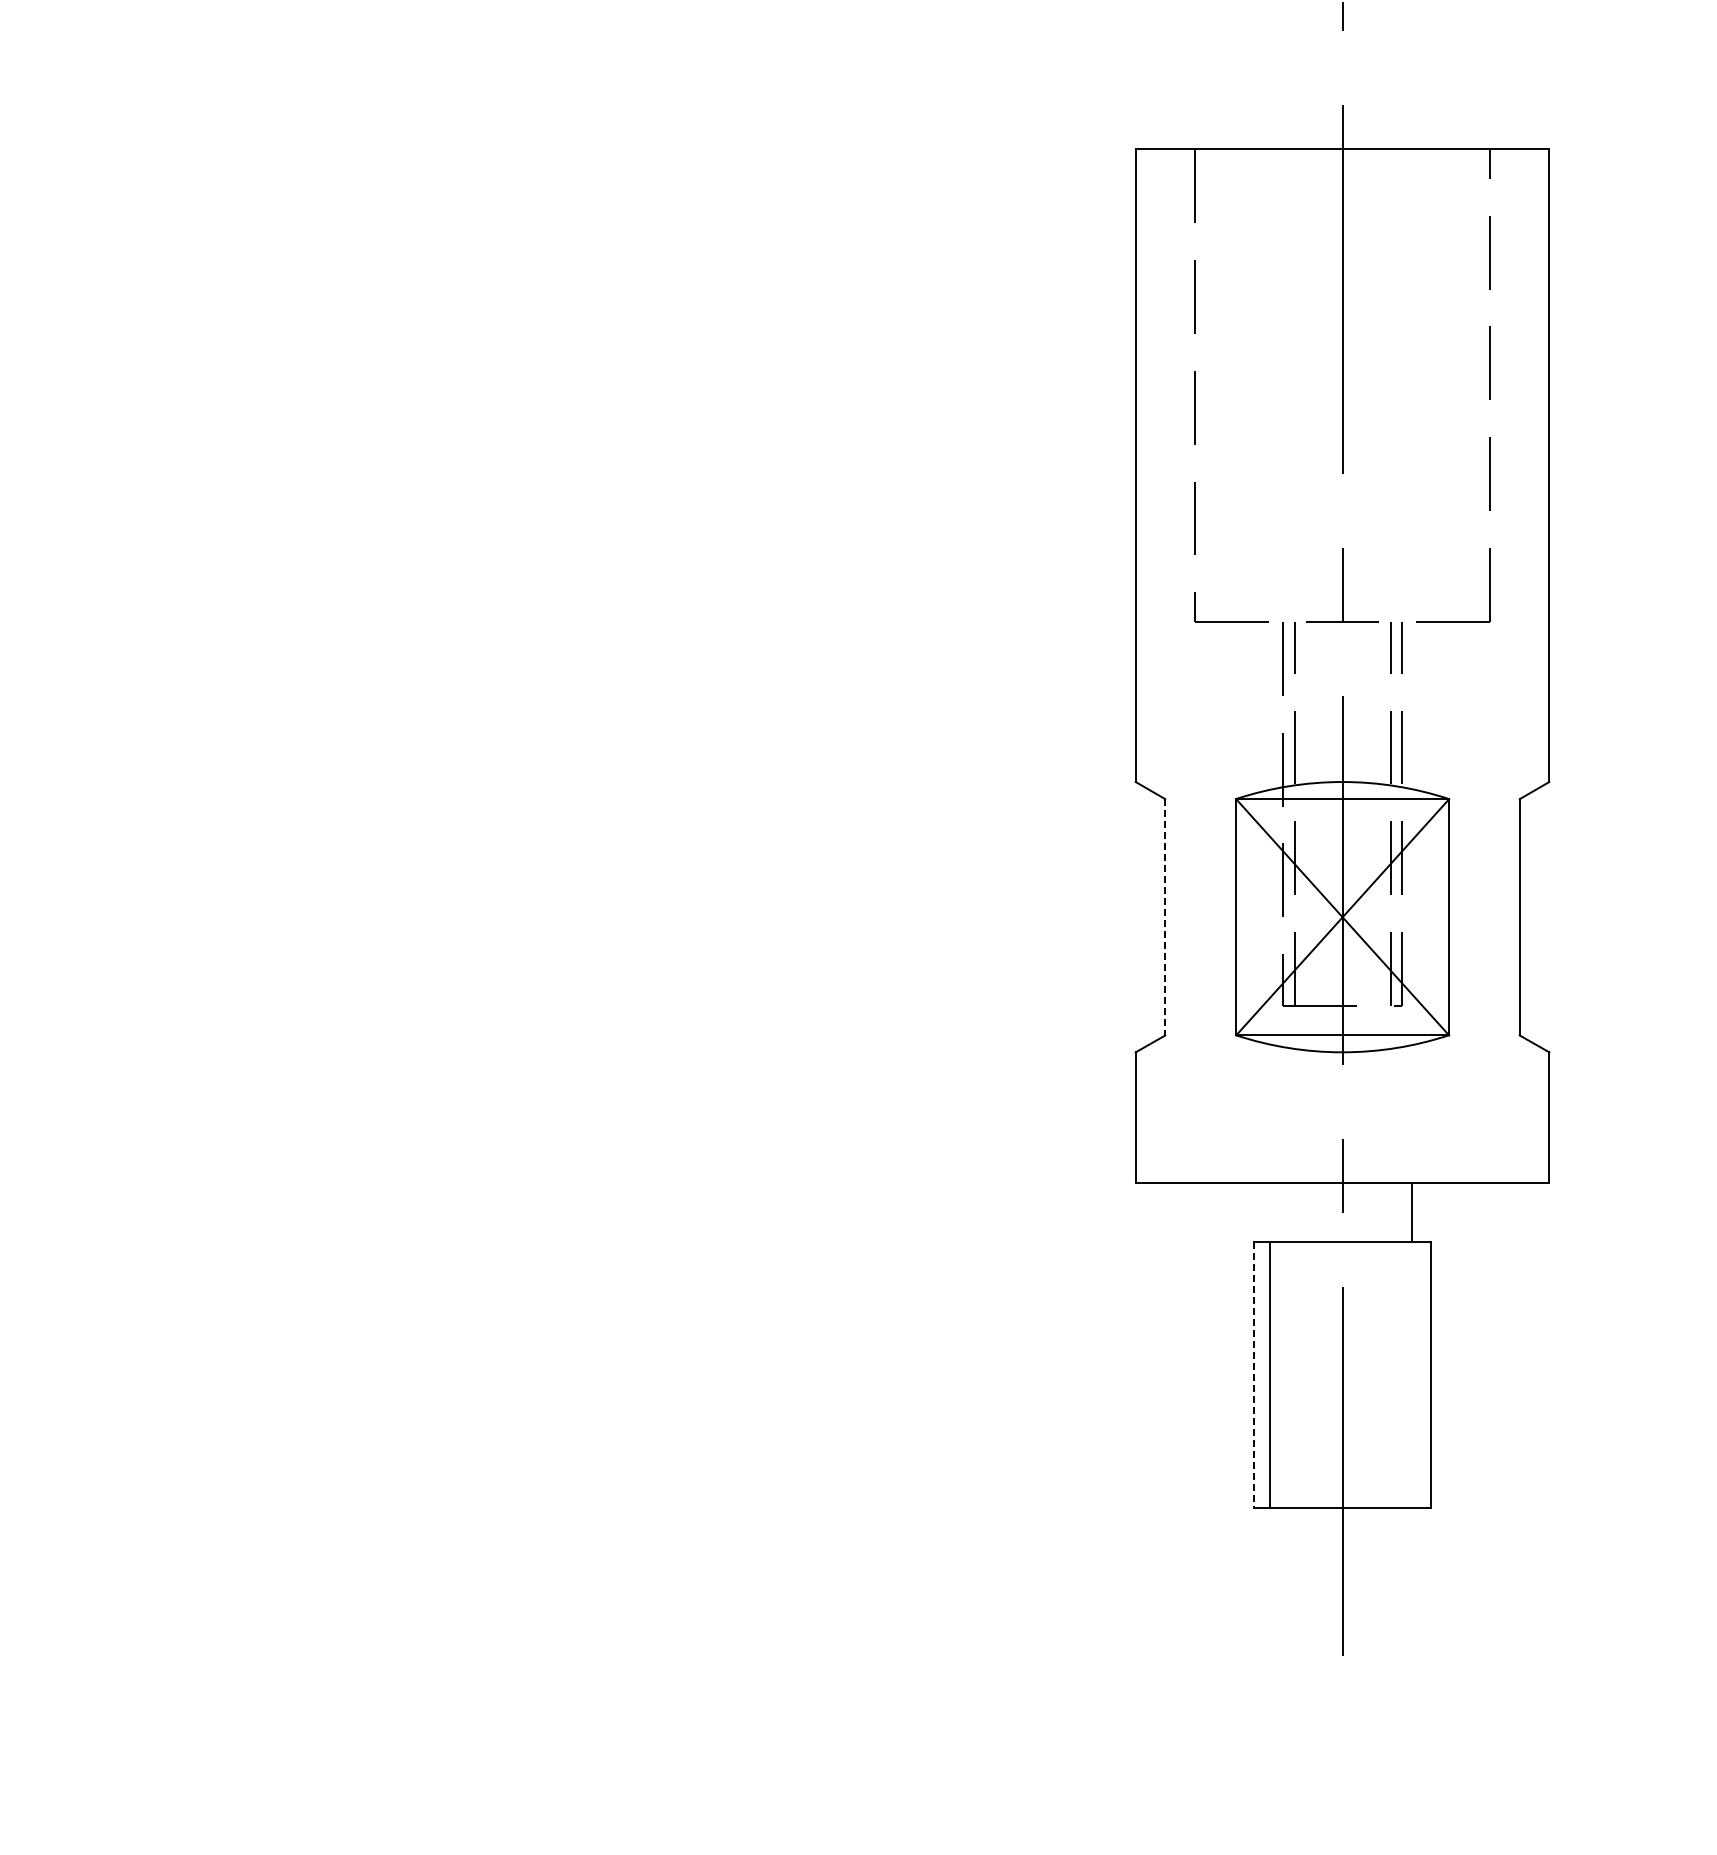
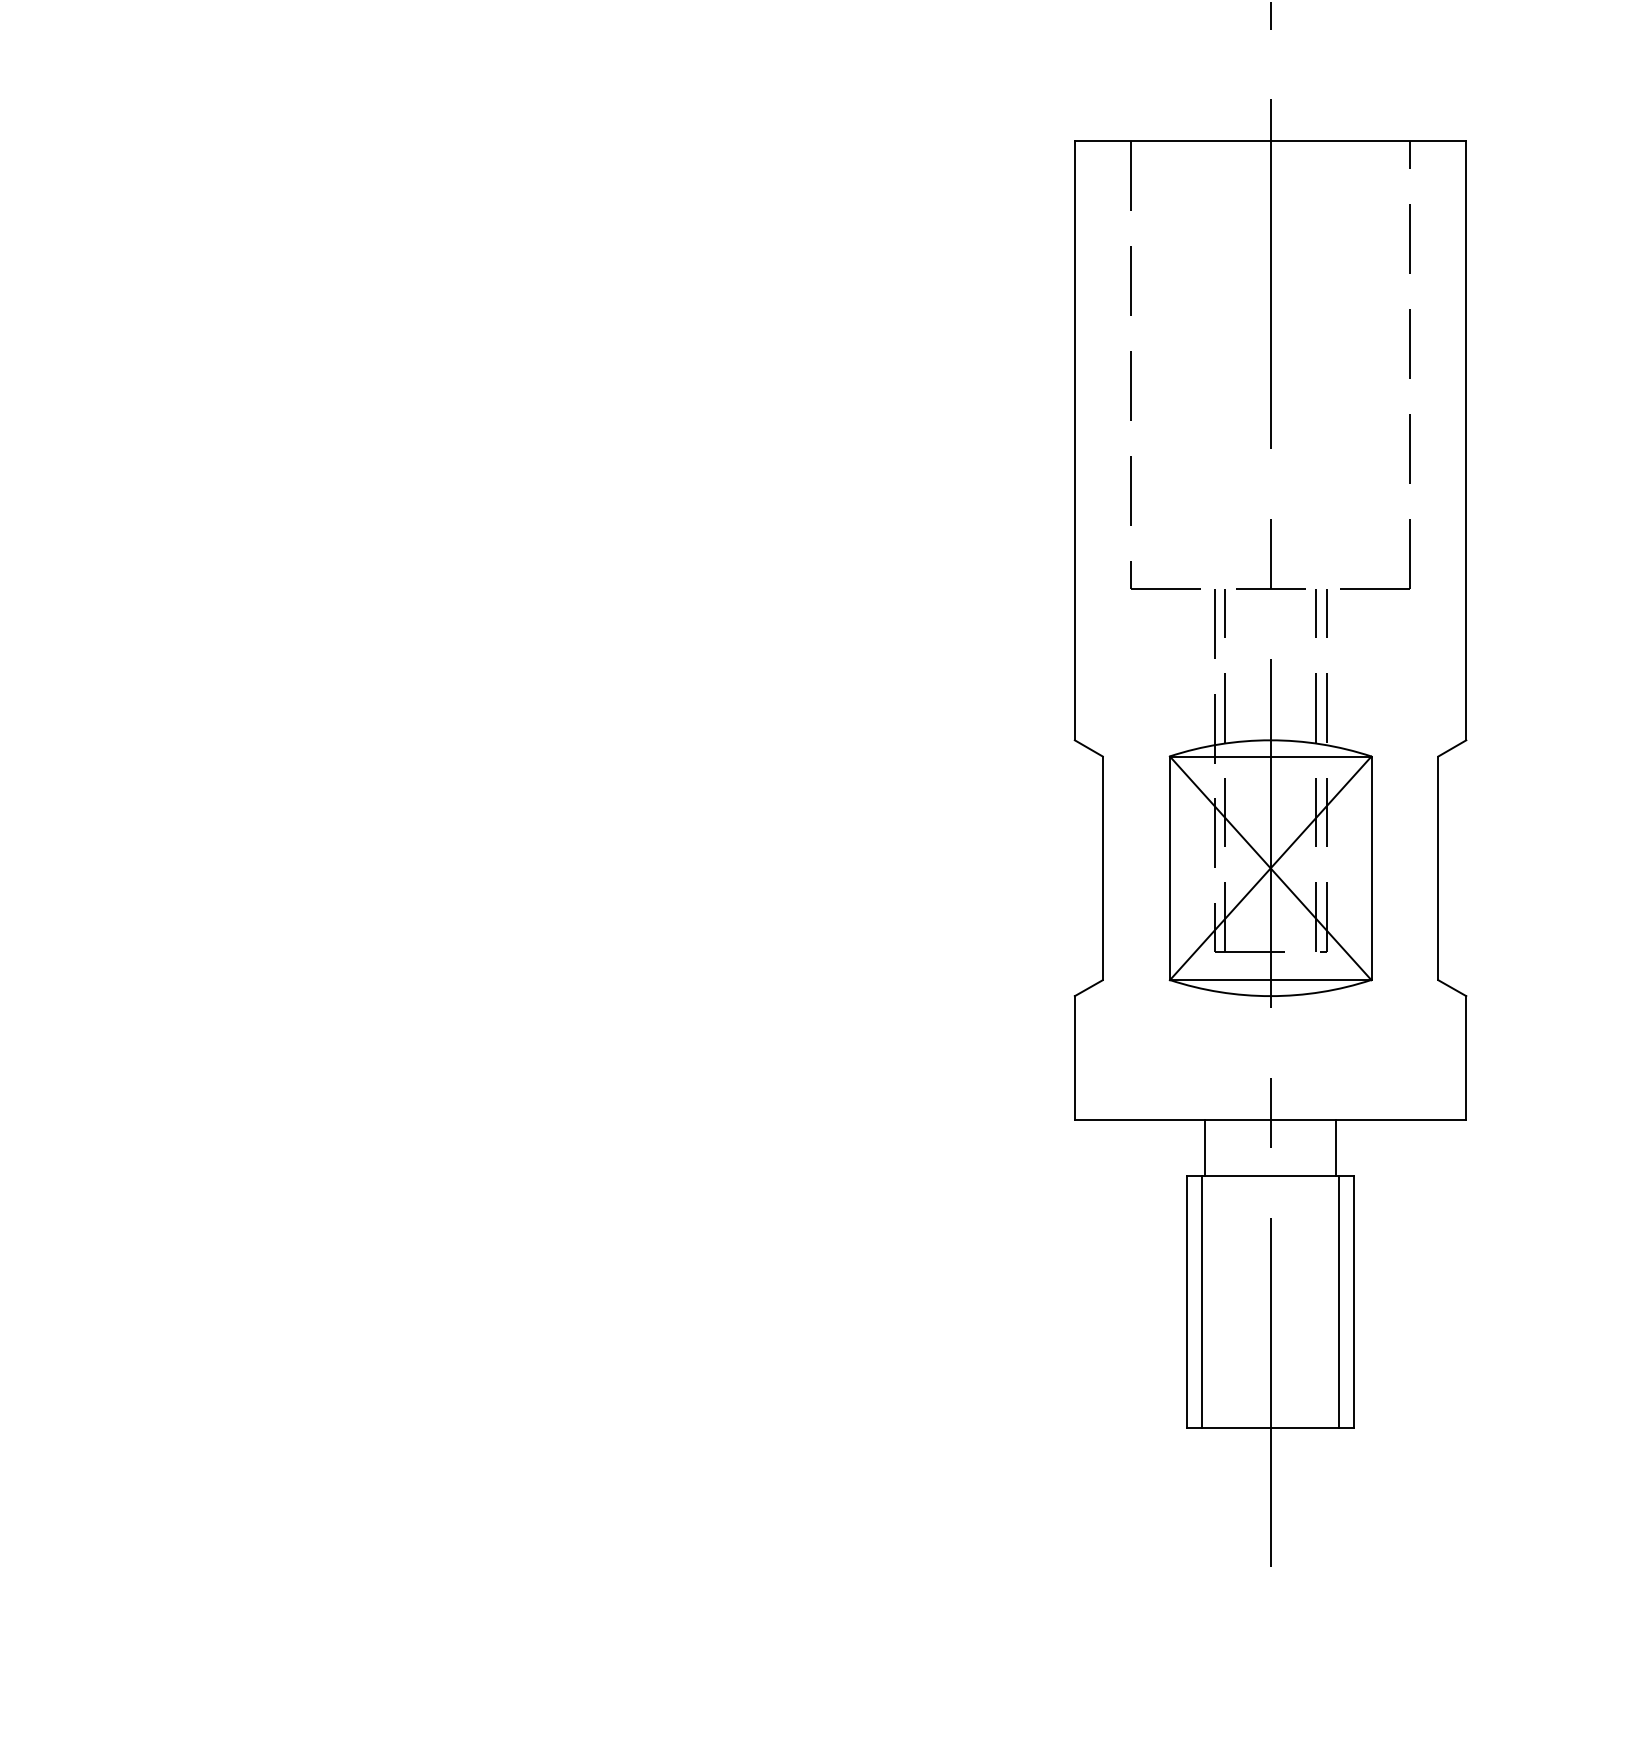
line: (1165, 917) -> (1103, 868), dashed -> solid
line: (1273, 1212) -> (1205, 1147), added
line: (1253, 1375) -> (1186, 1301), dashed -> solid
line: (1415, 1375) -> (1339, 1301), added

